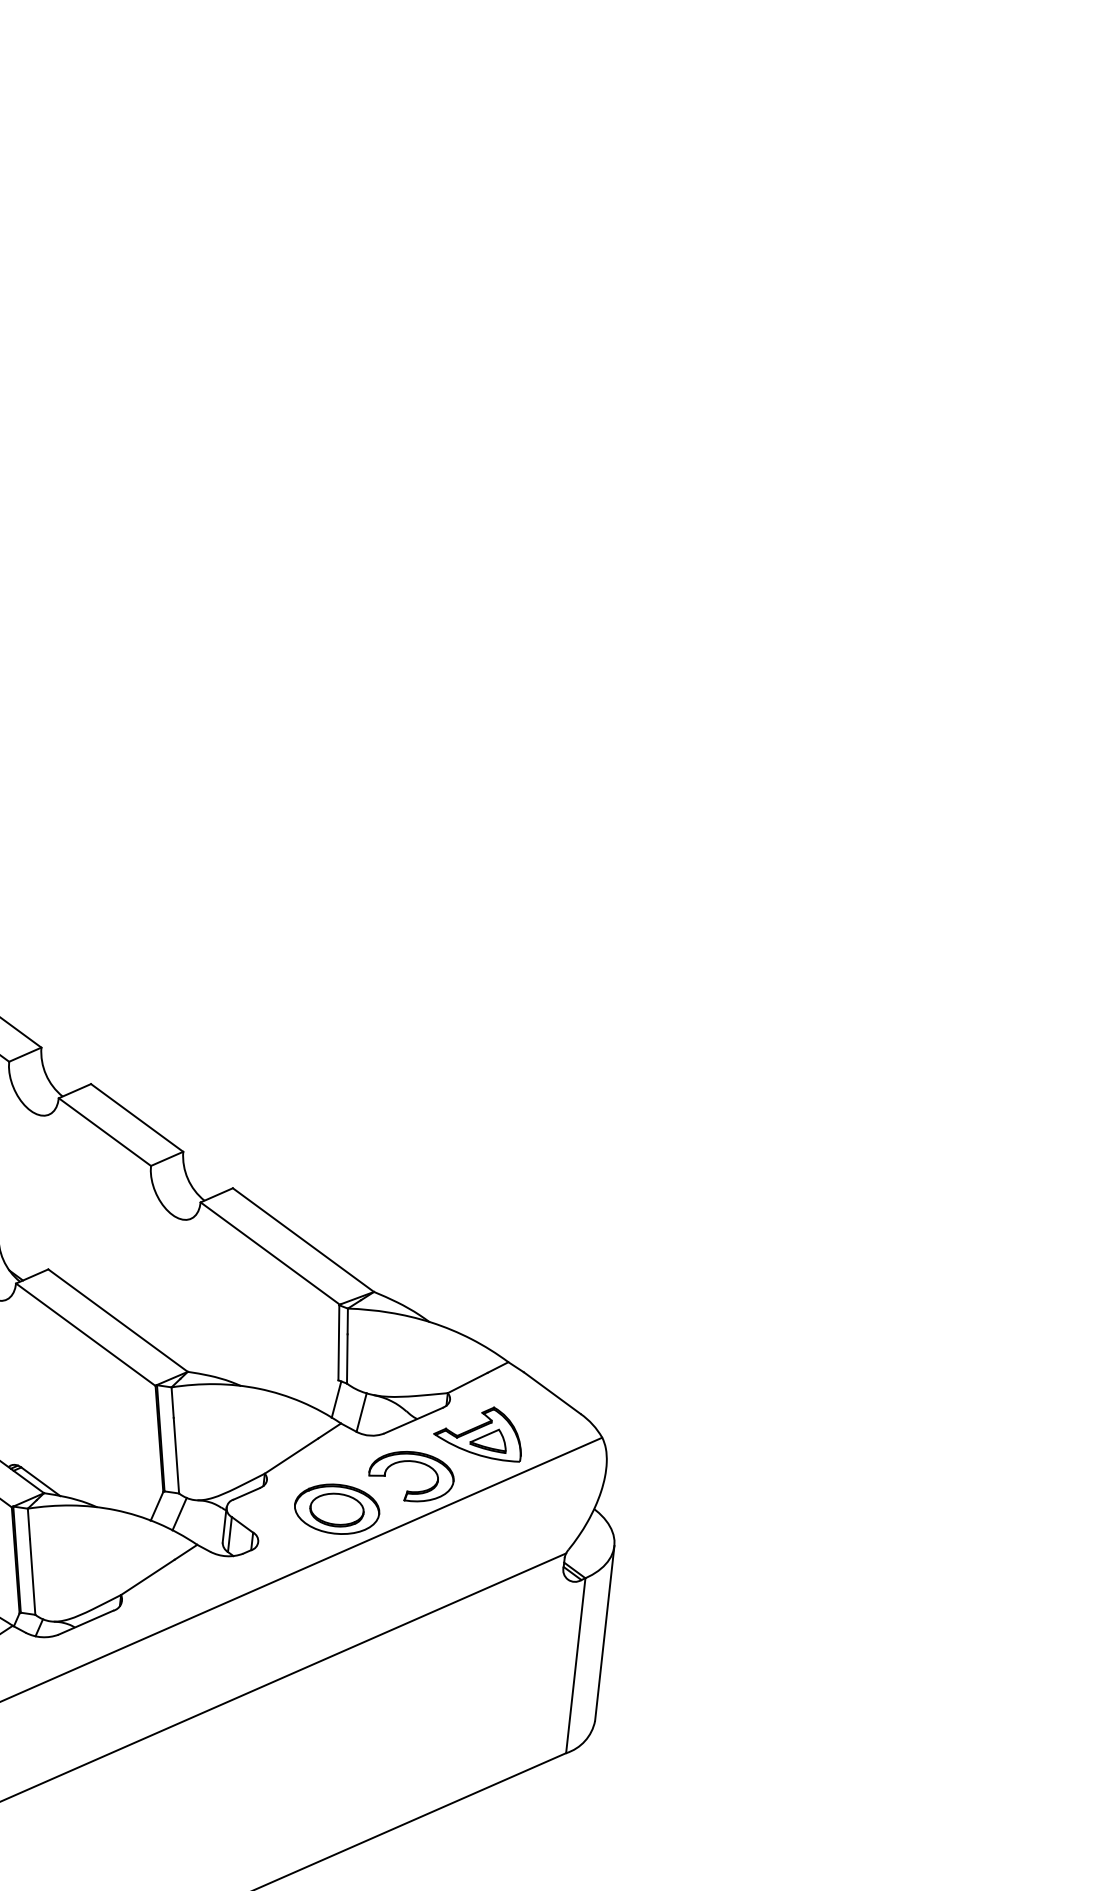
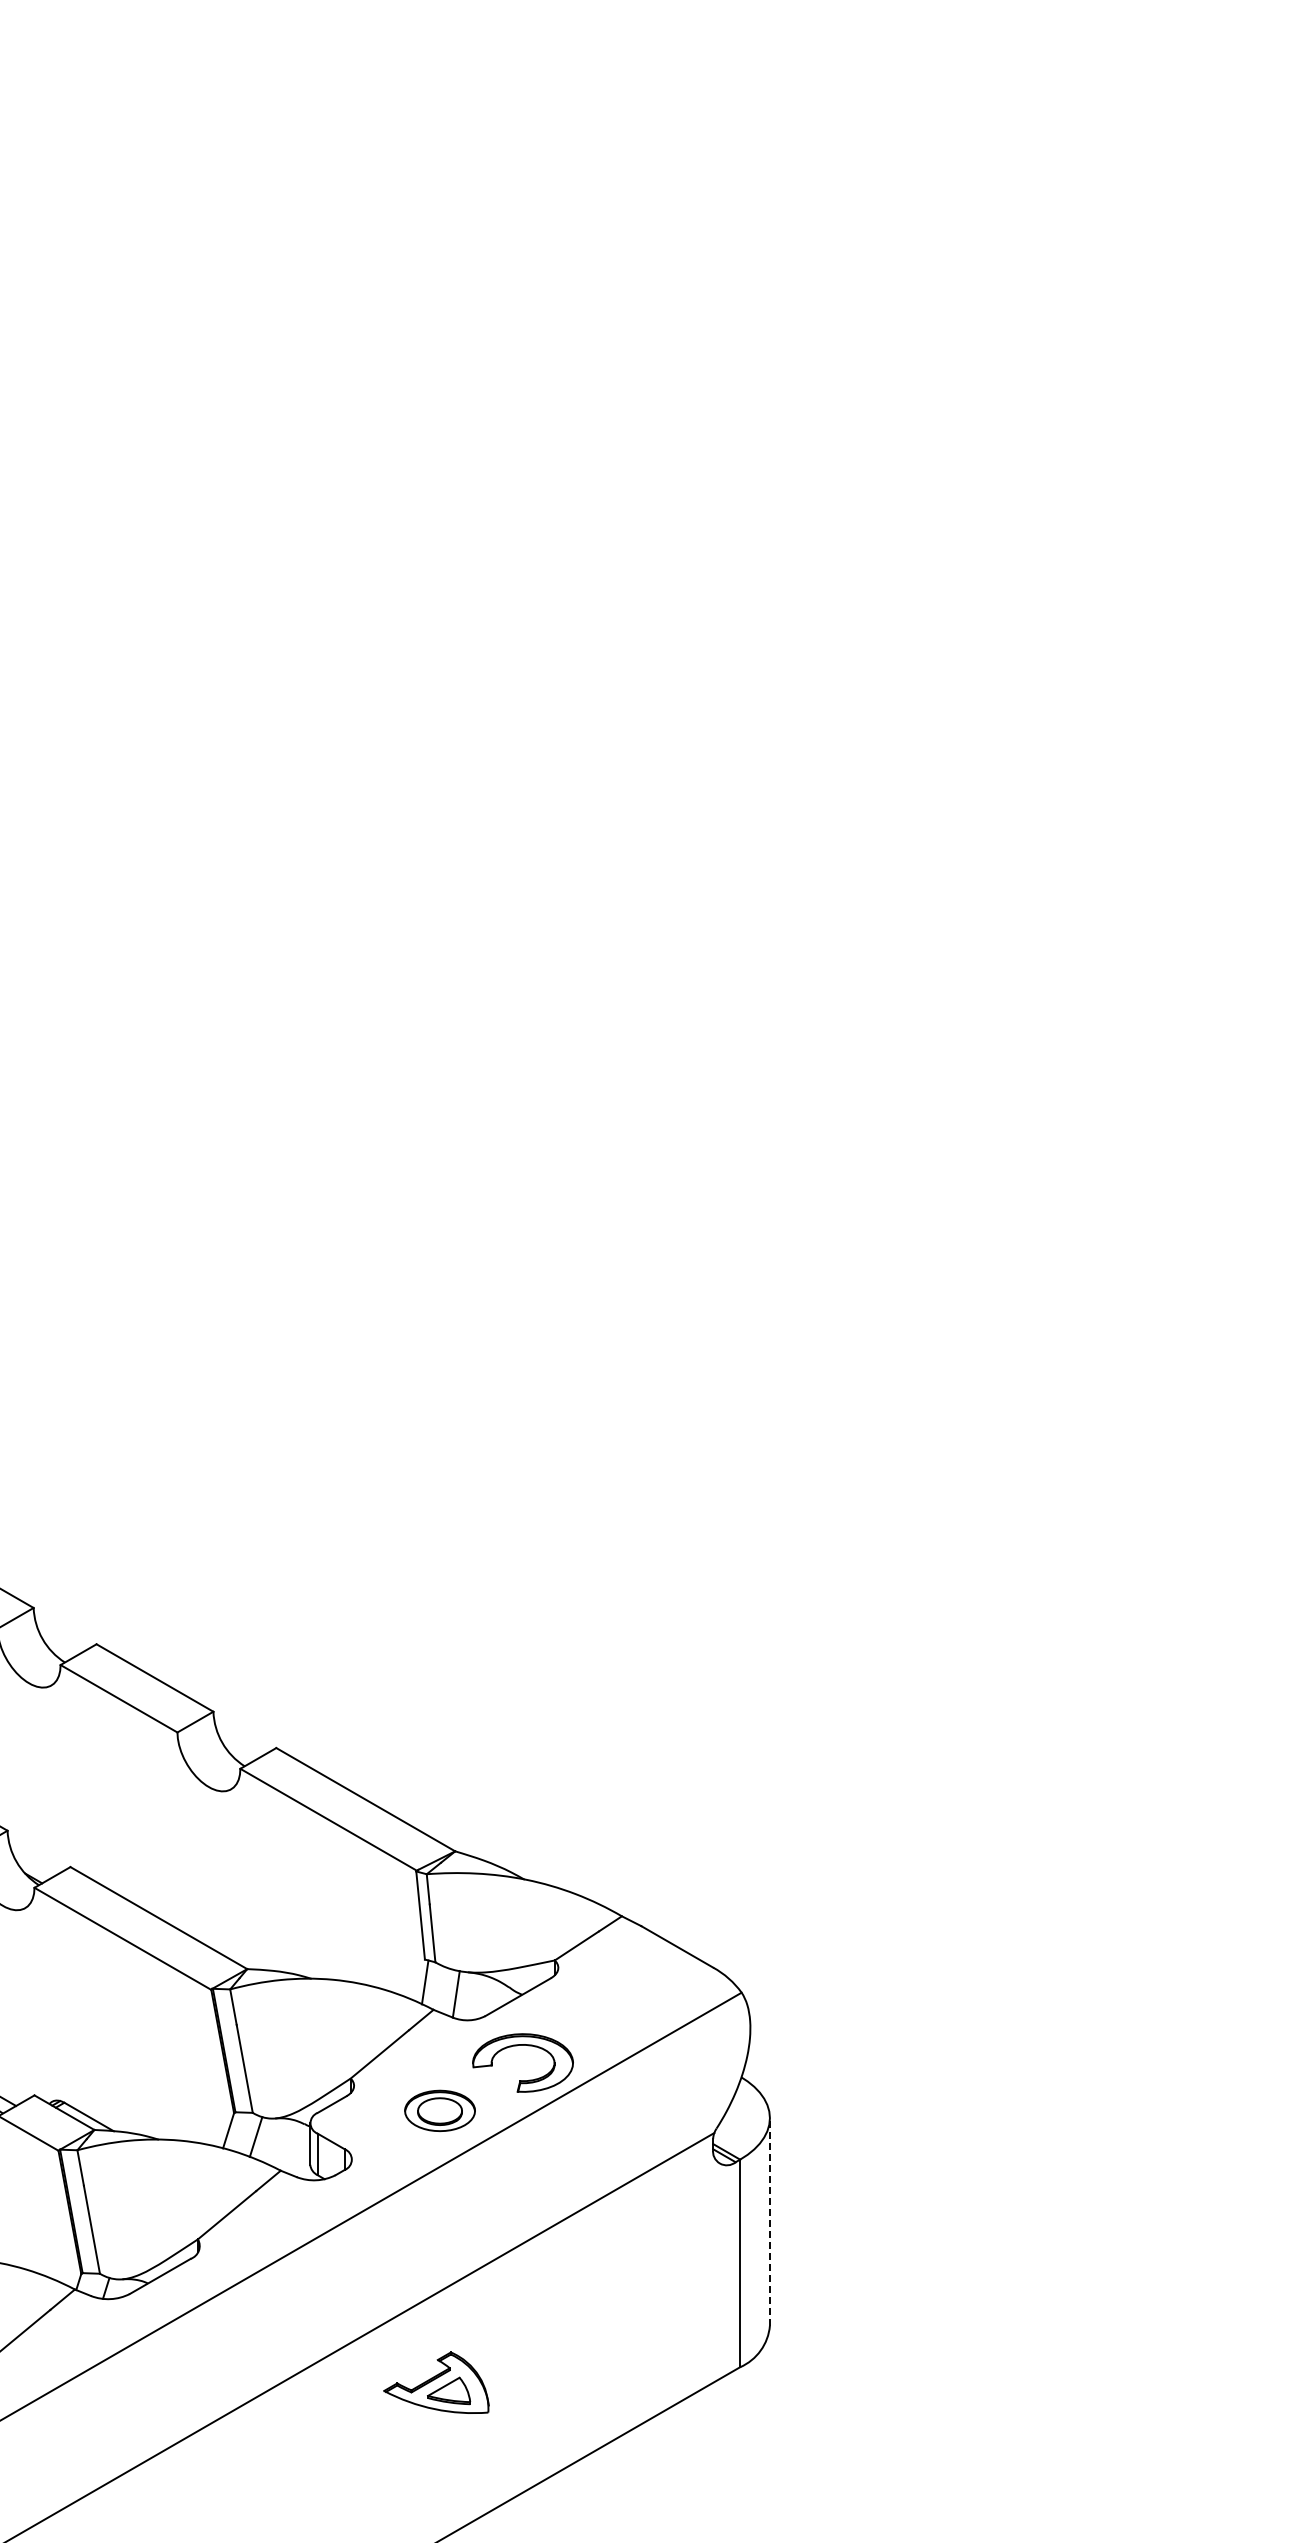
part: (479, 1431) -> (436, 2382), moved
part: (336, 1508) -> (439, 2110), size x0.7
line: (604, 1633) -> (769, 2221), solid -> dashed

